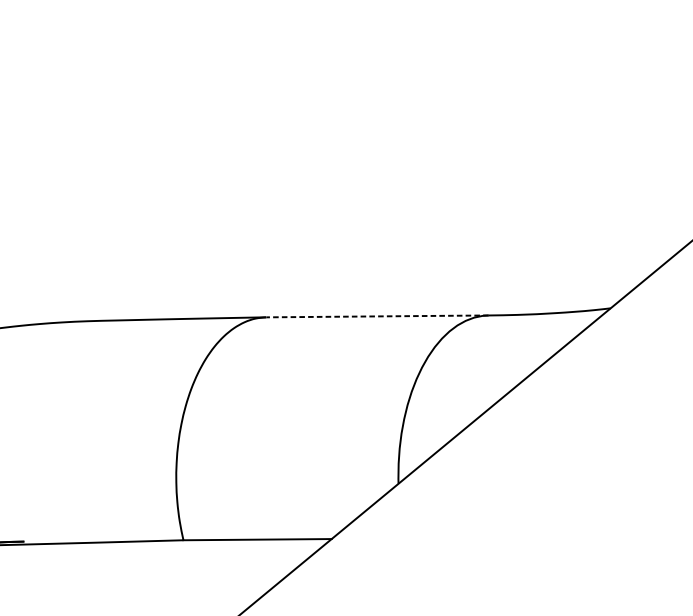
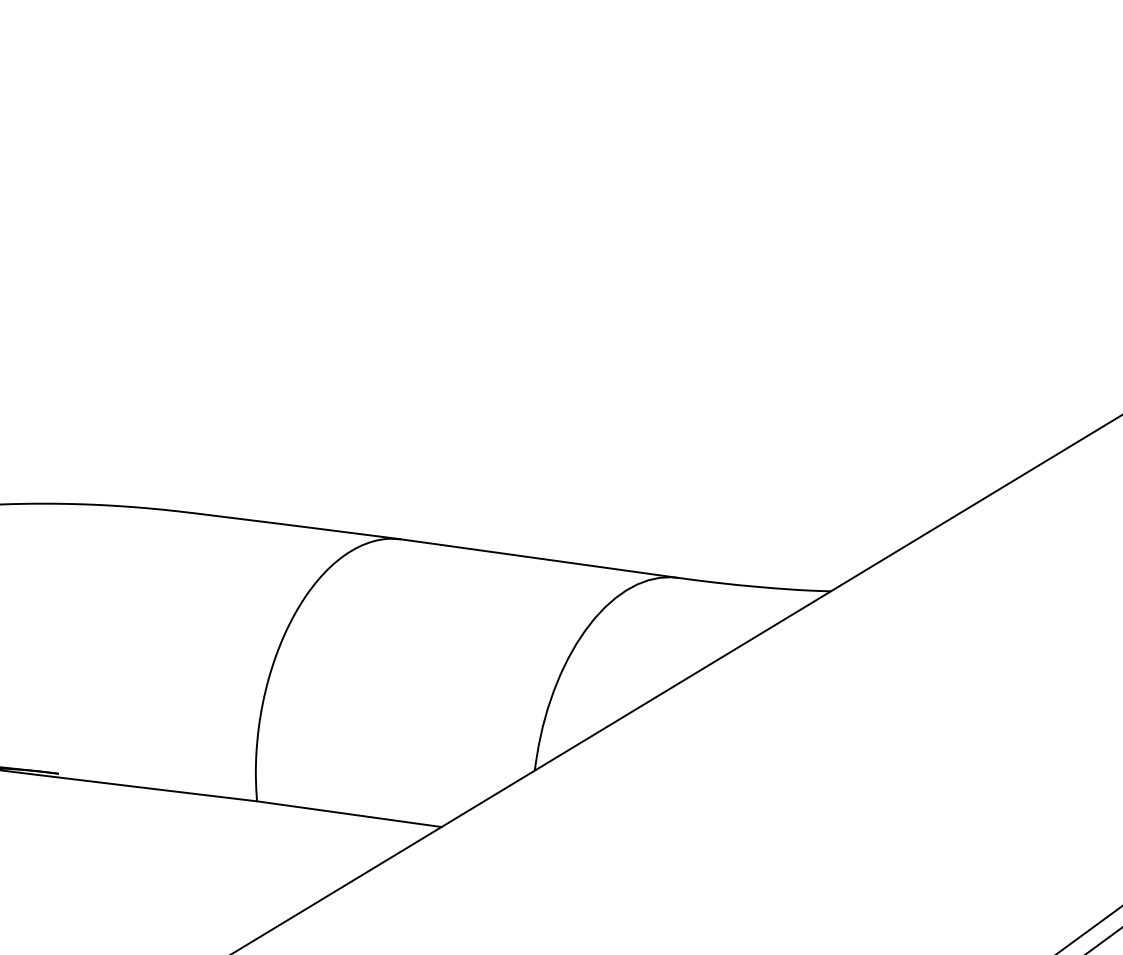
line: (377, 316) -> (539, 558), dashed -> solid

